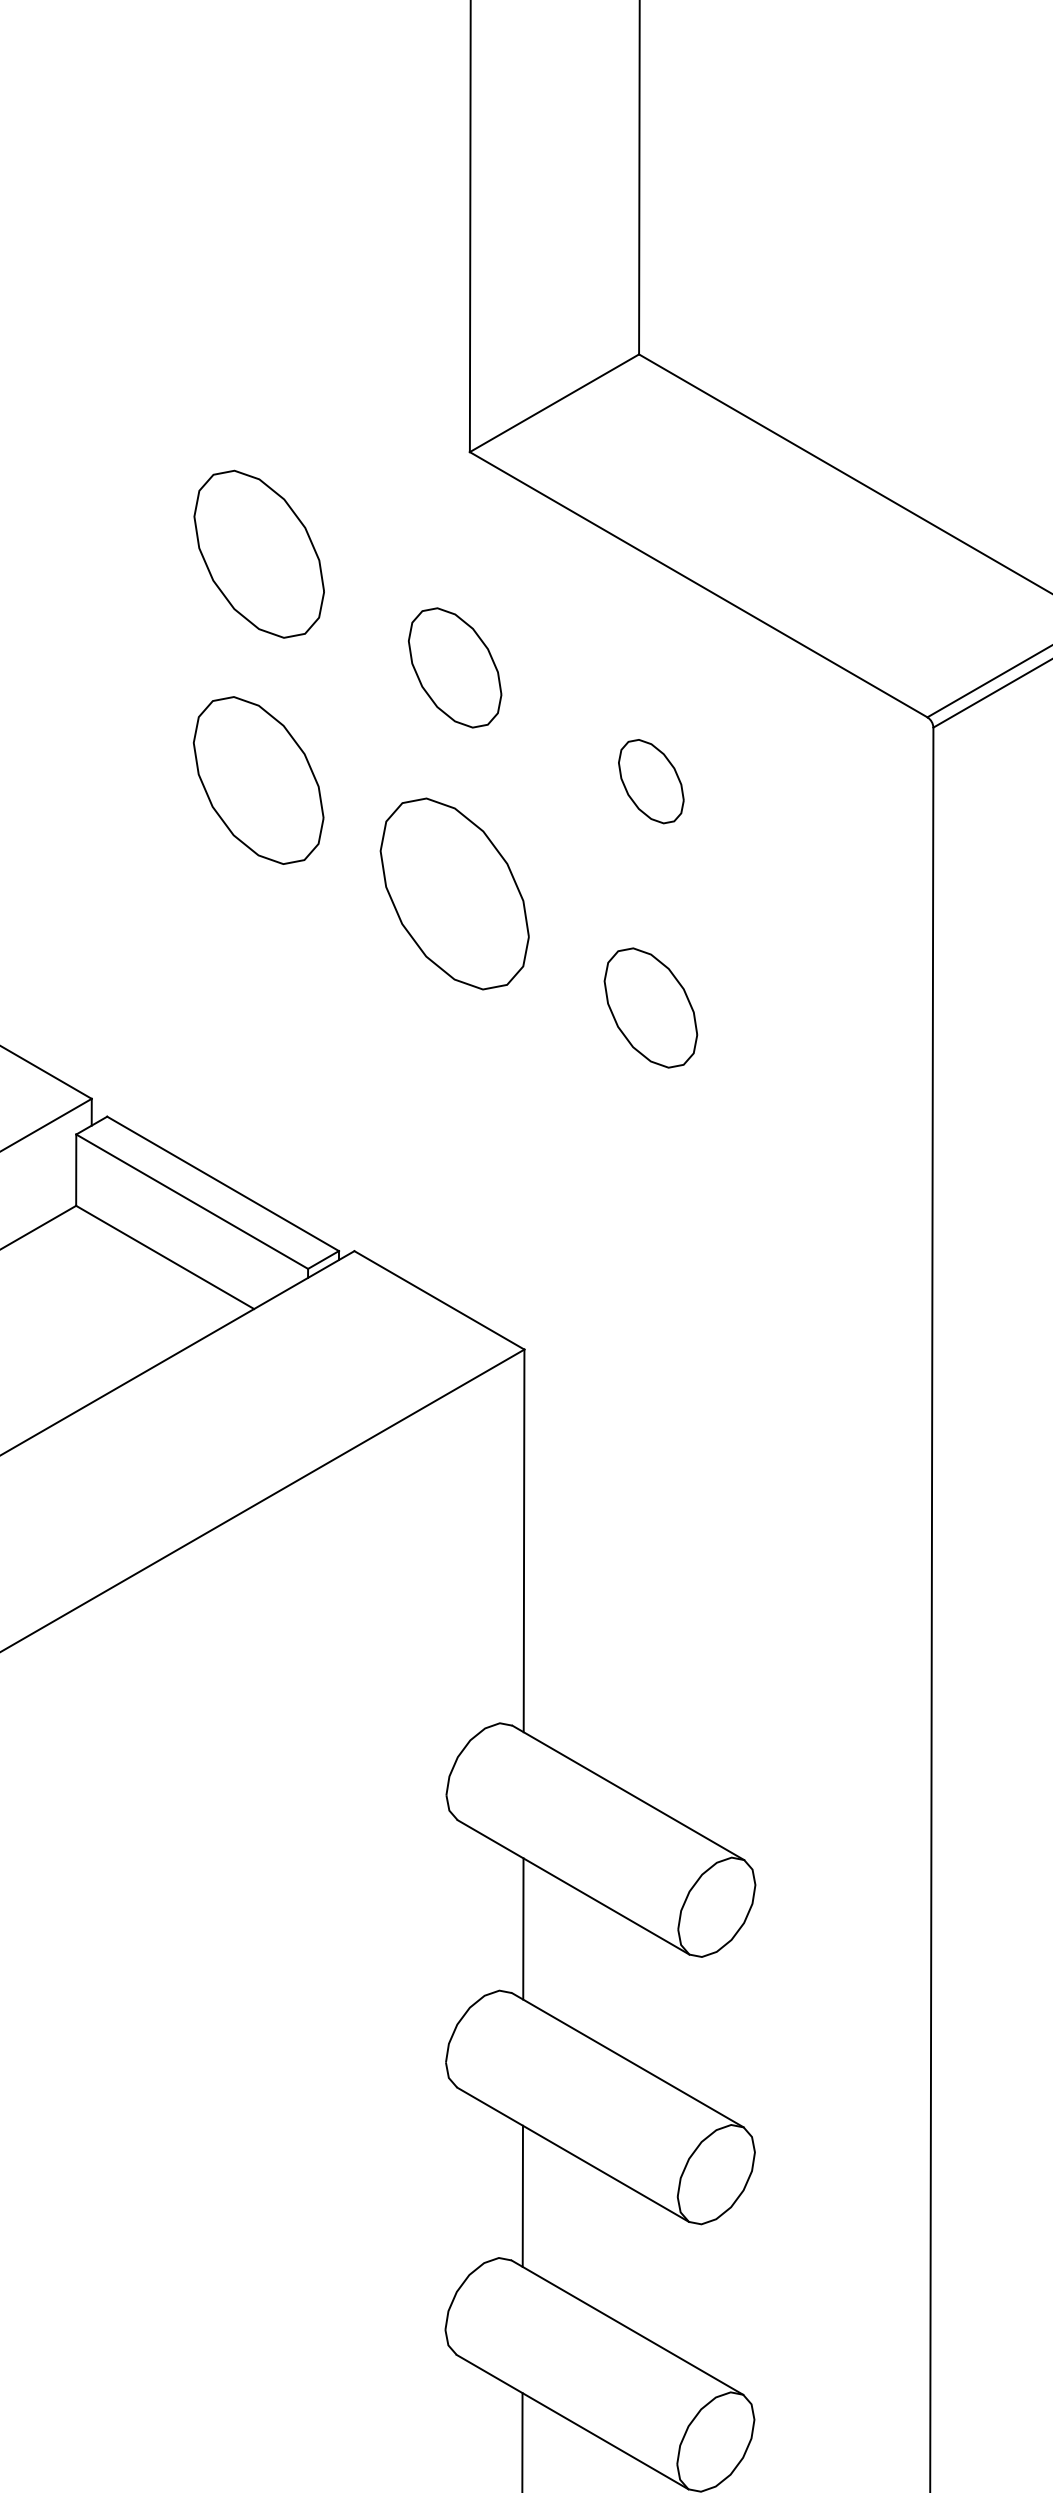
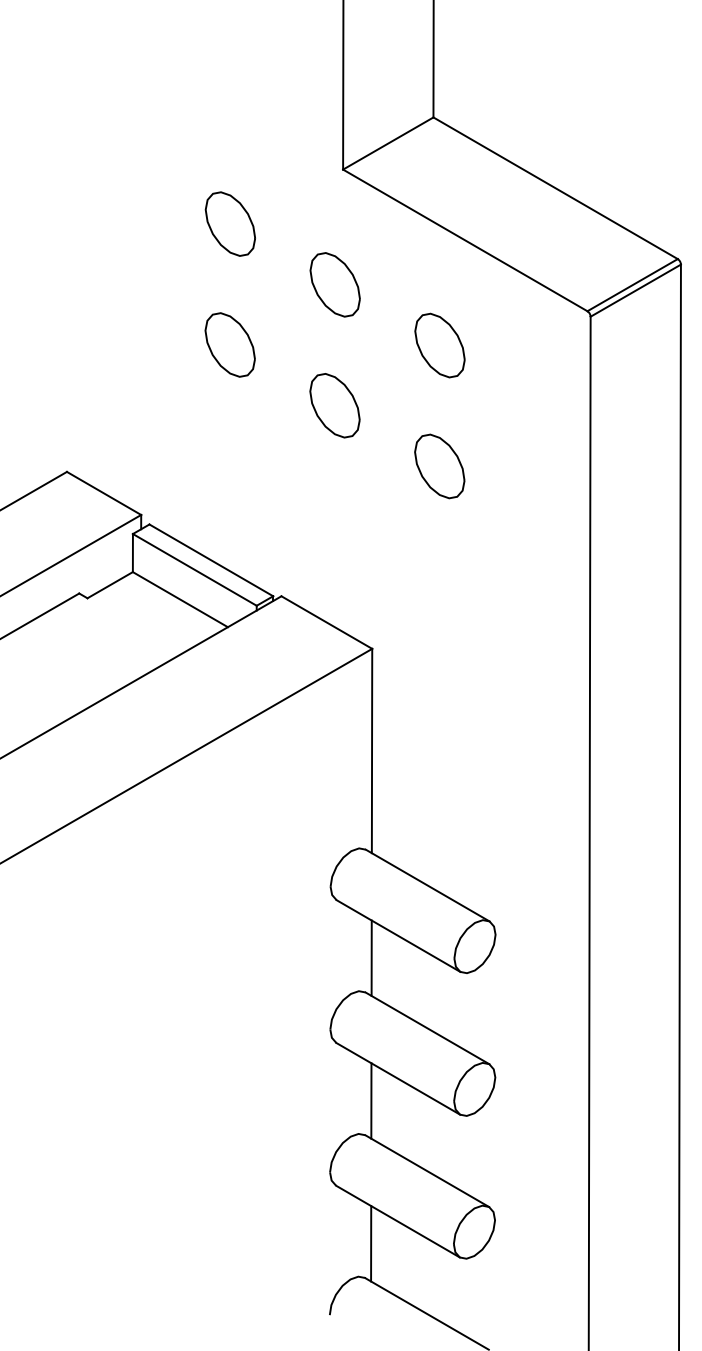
part: (257, 553) -> (229, 223), size x0.71
part: (257, 779) -> (229, 344), size x0.71
part: (650, 781) -> (439, 345), size x1.43
part: (453, 893) -> (334, 405), size x0.62

